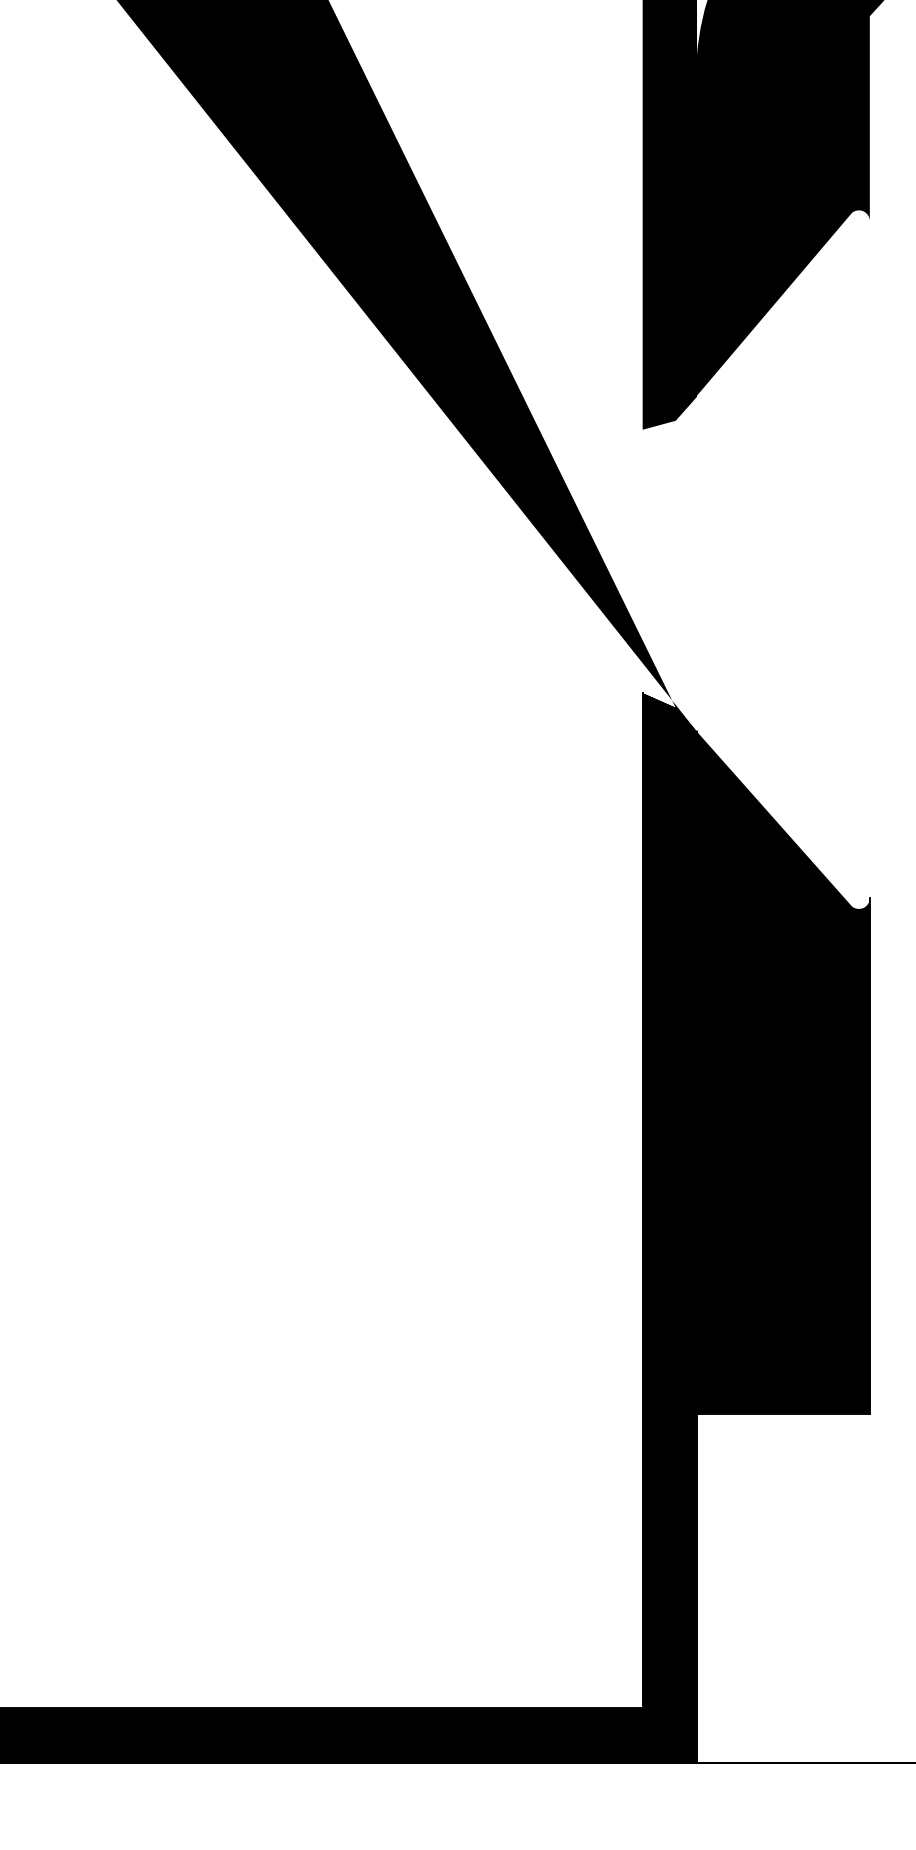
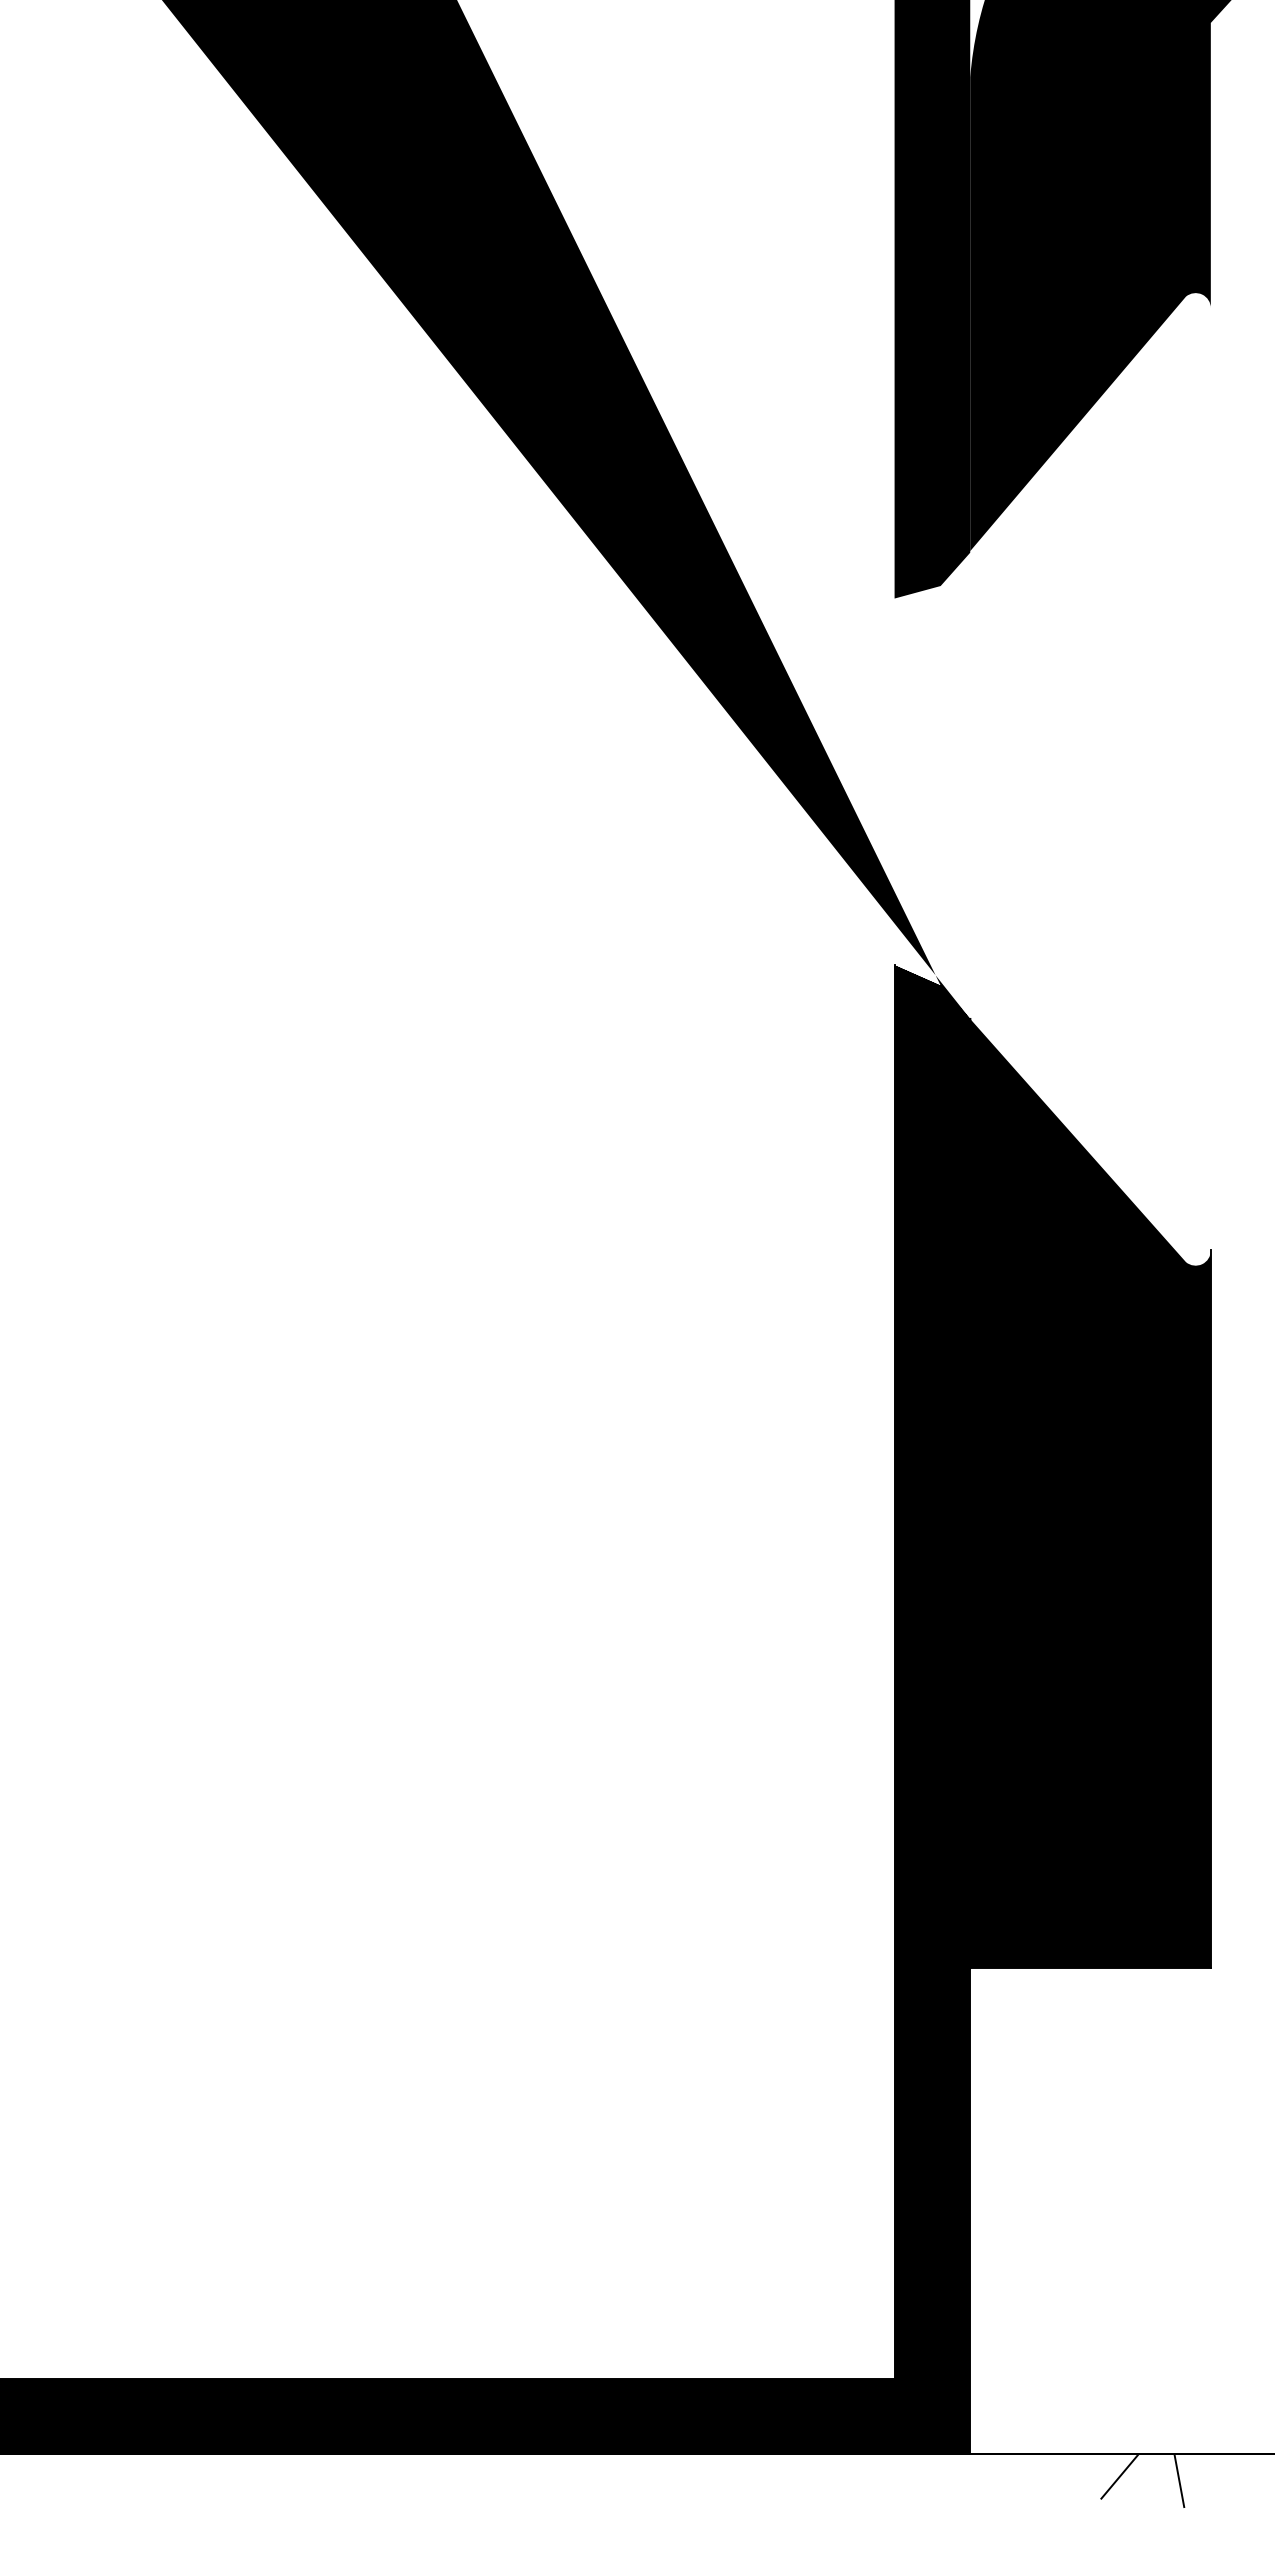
line: (804, 1778) -> (1119, 2476), added
line: (847, 1781) -> (1179, 2480), added

